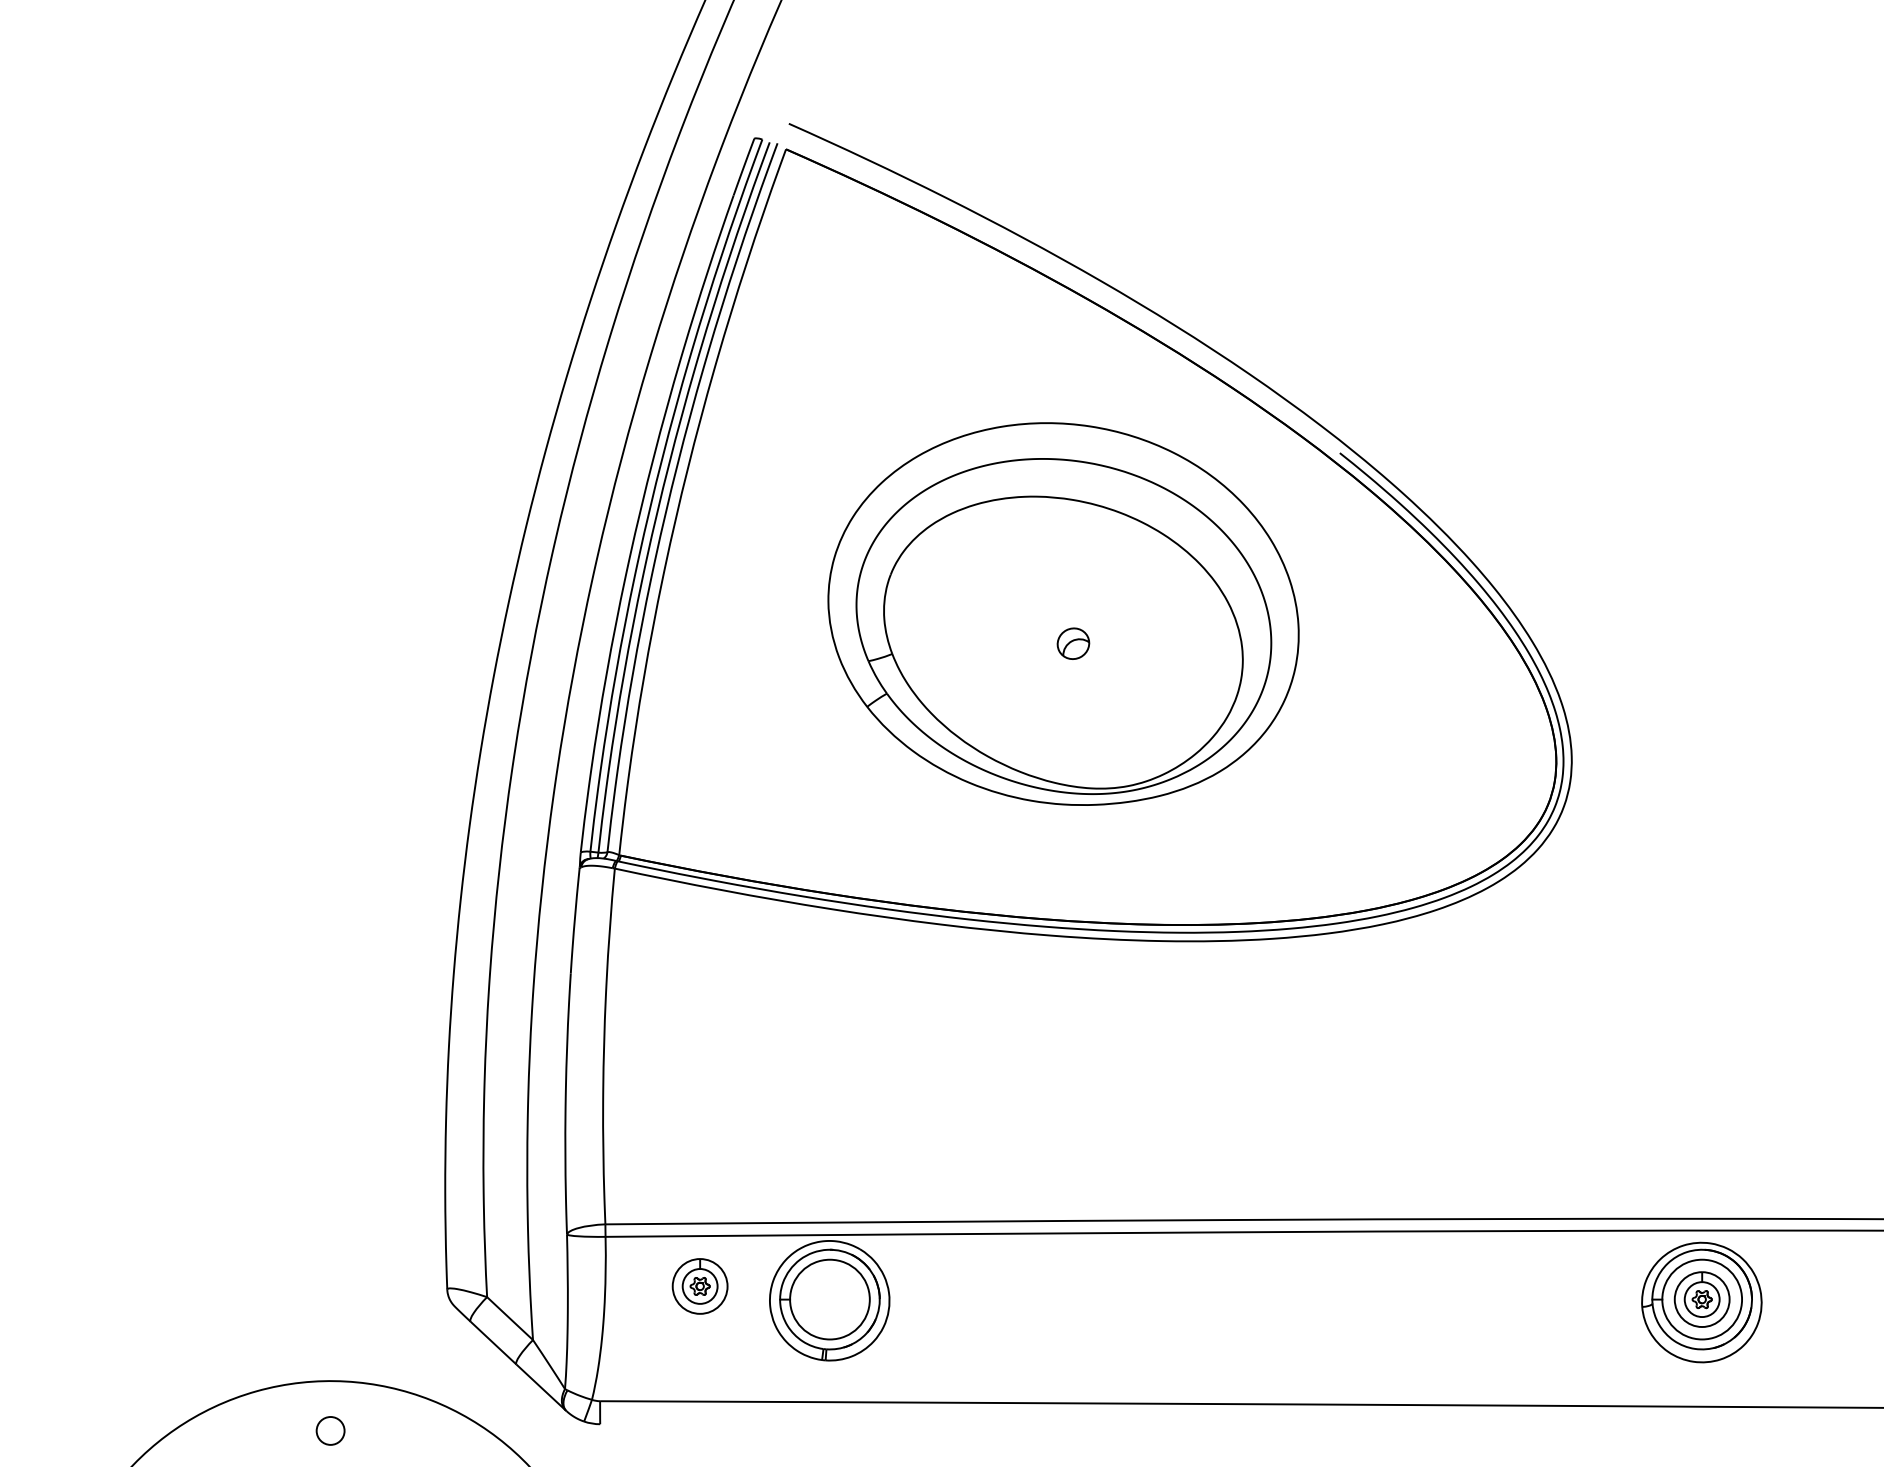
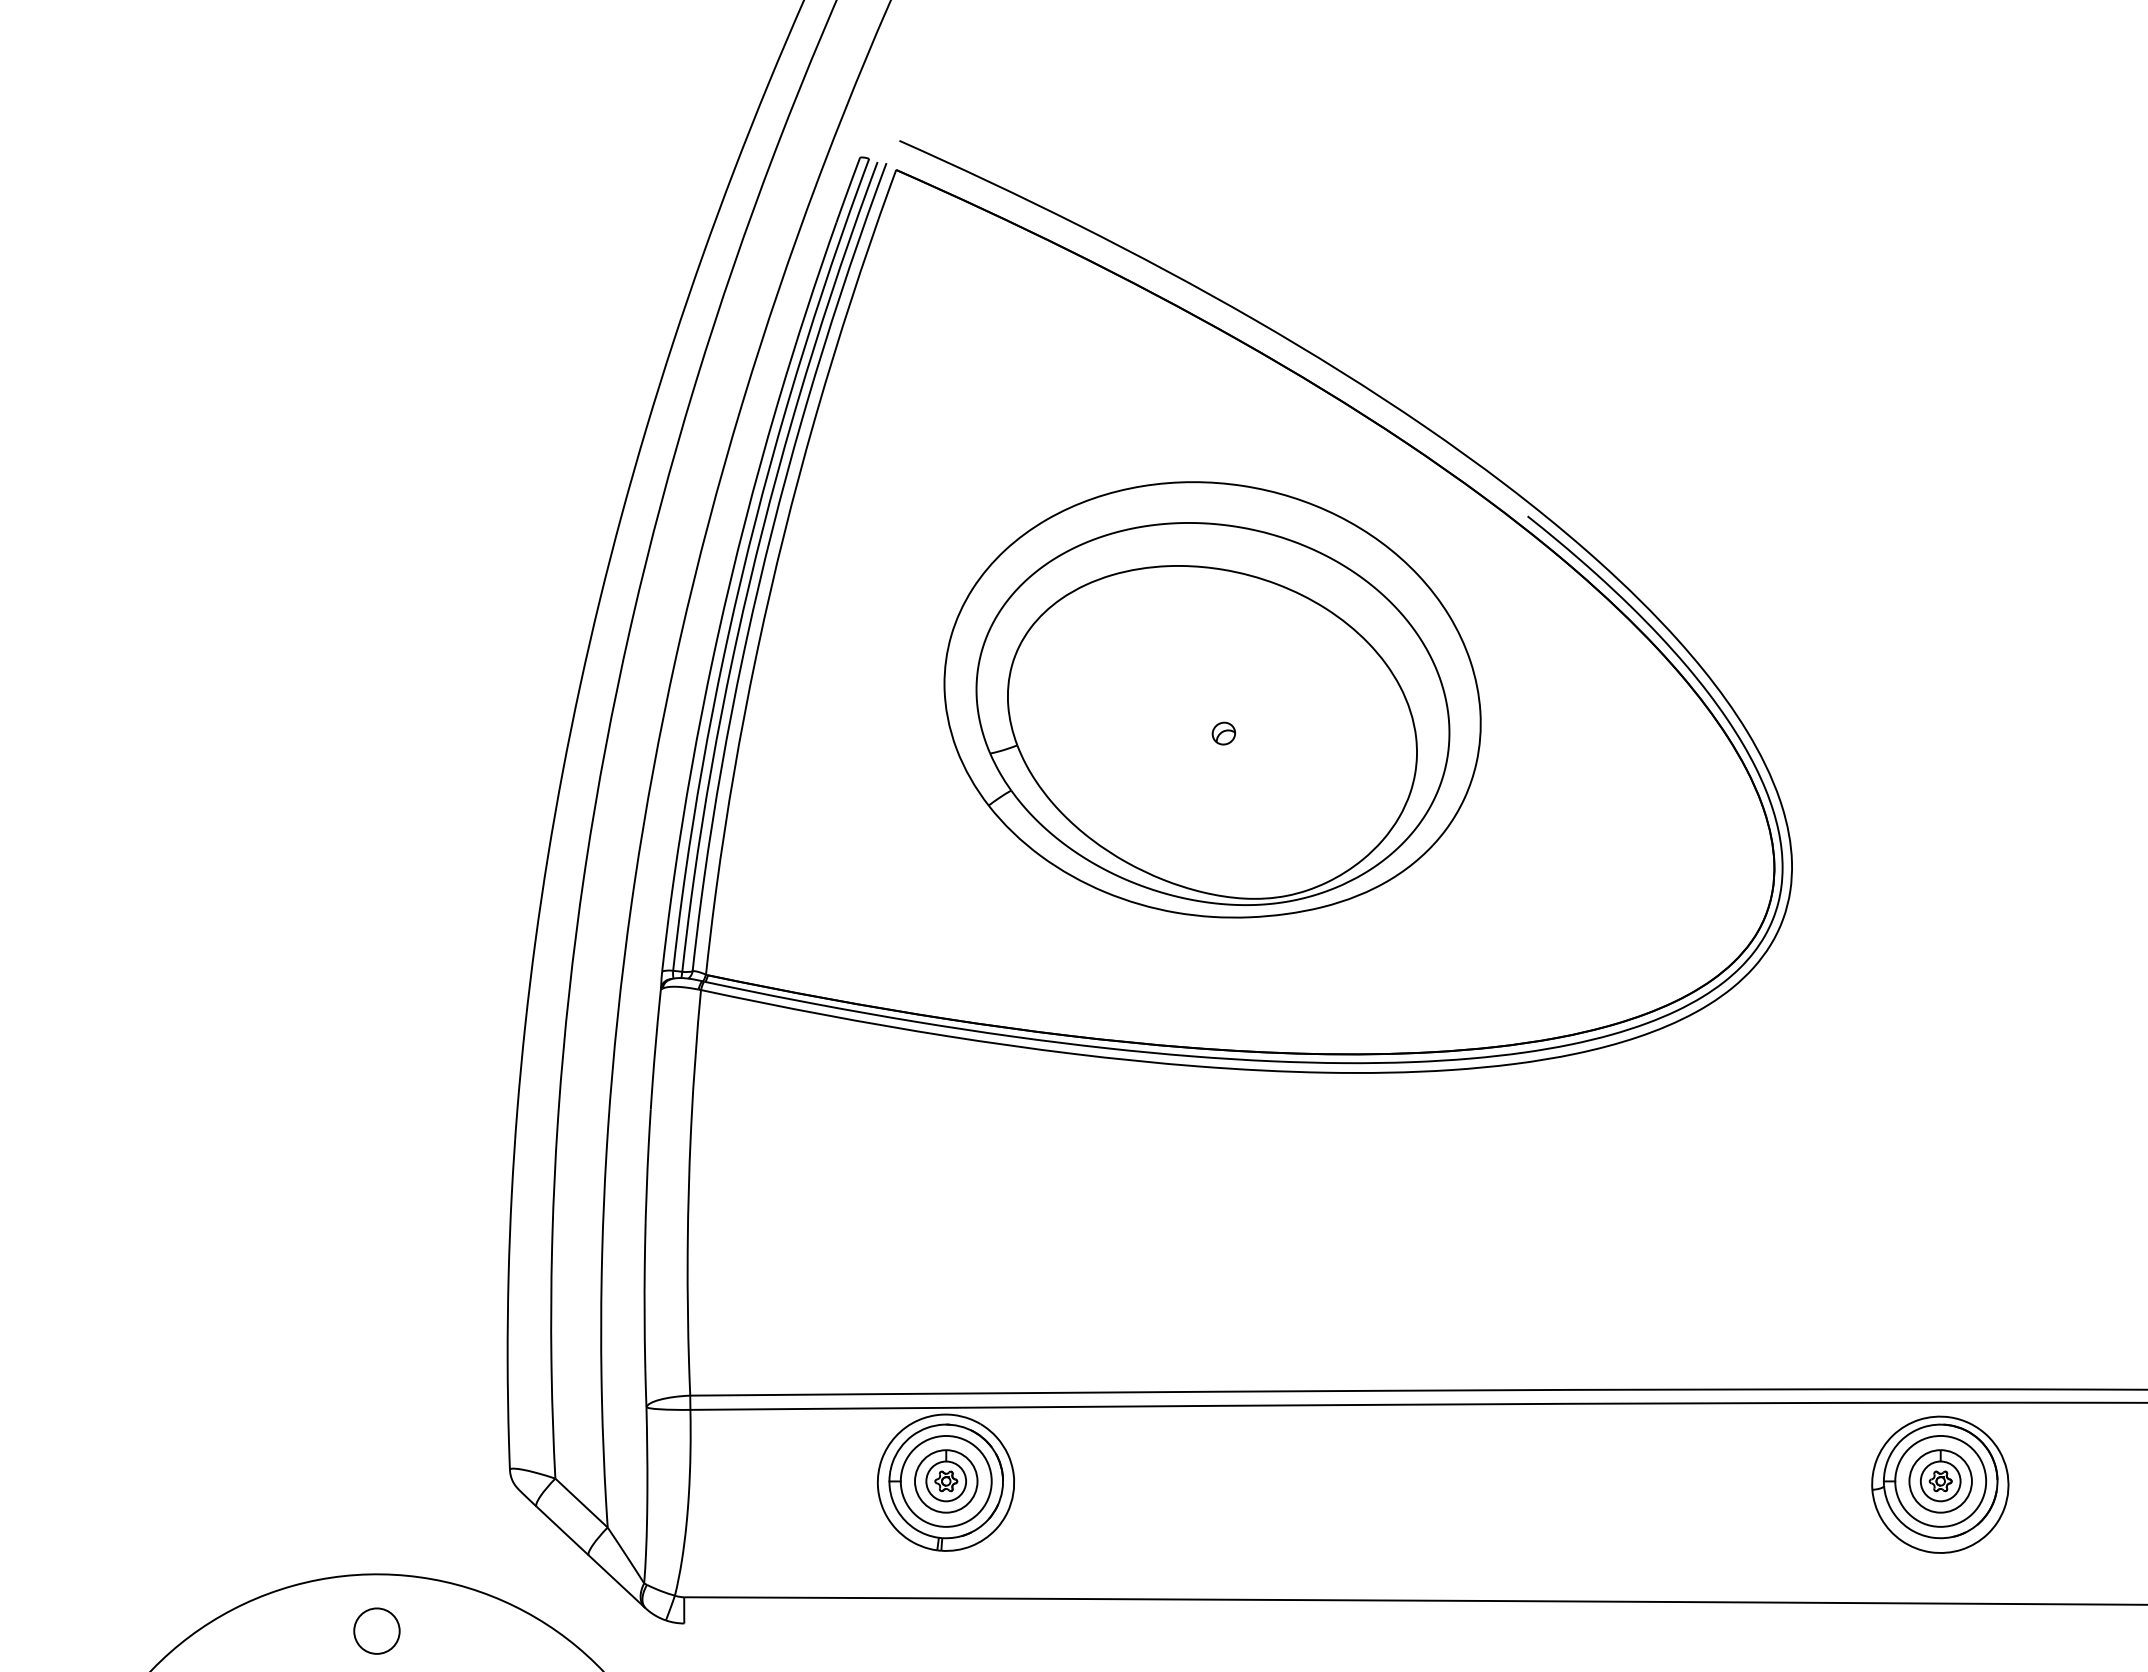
part: (1073, 643) -> (1223, 733), size x0.62
part: (700, 1286) -> (946, 1481), moved
circle: (330, 1430) -> (376, 1630), size x1.43

